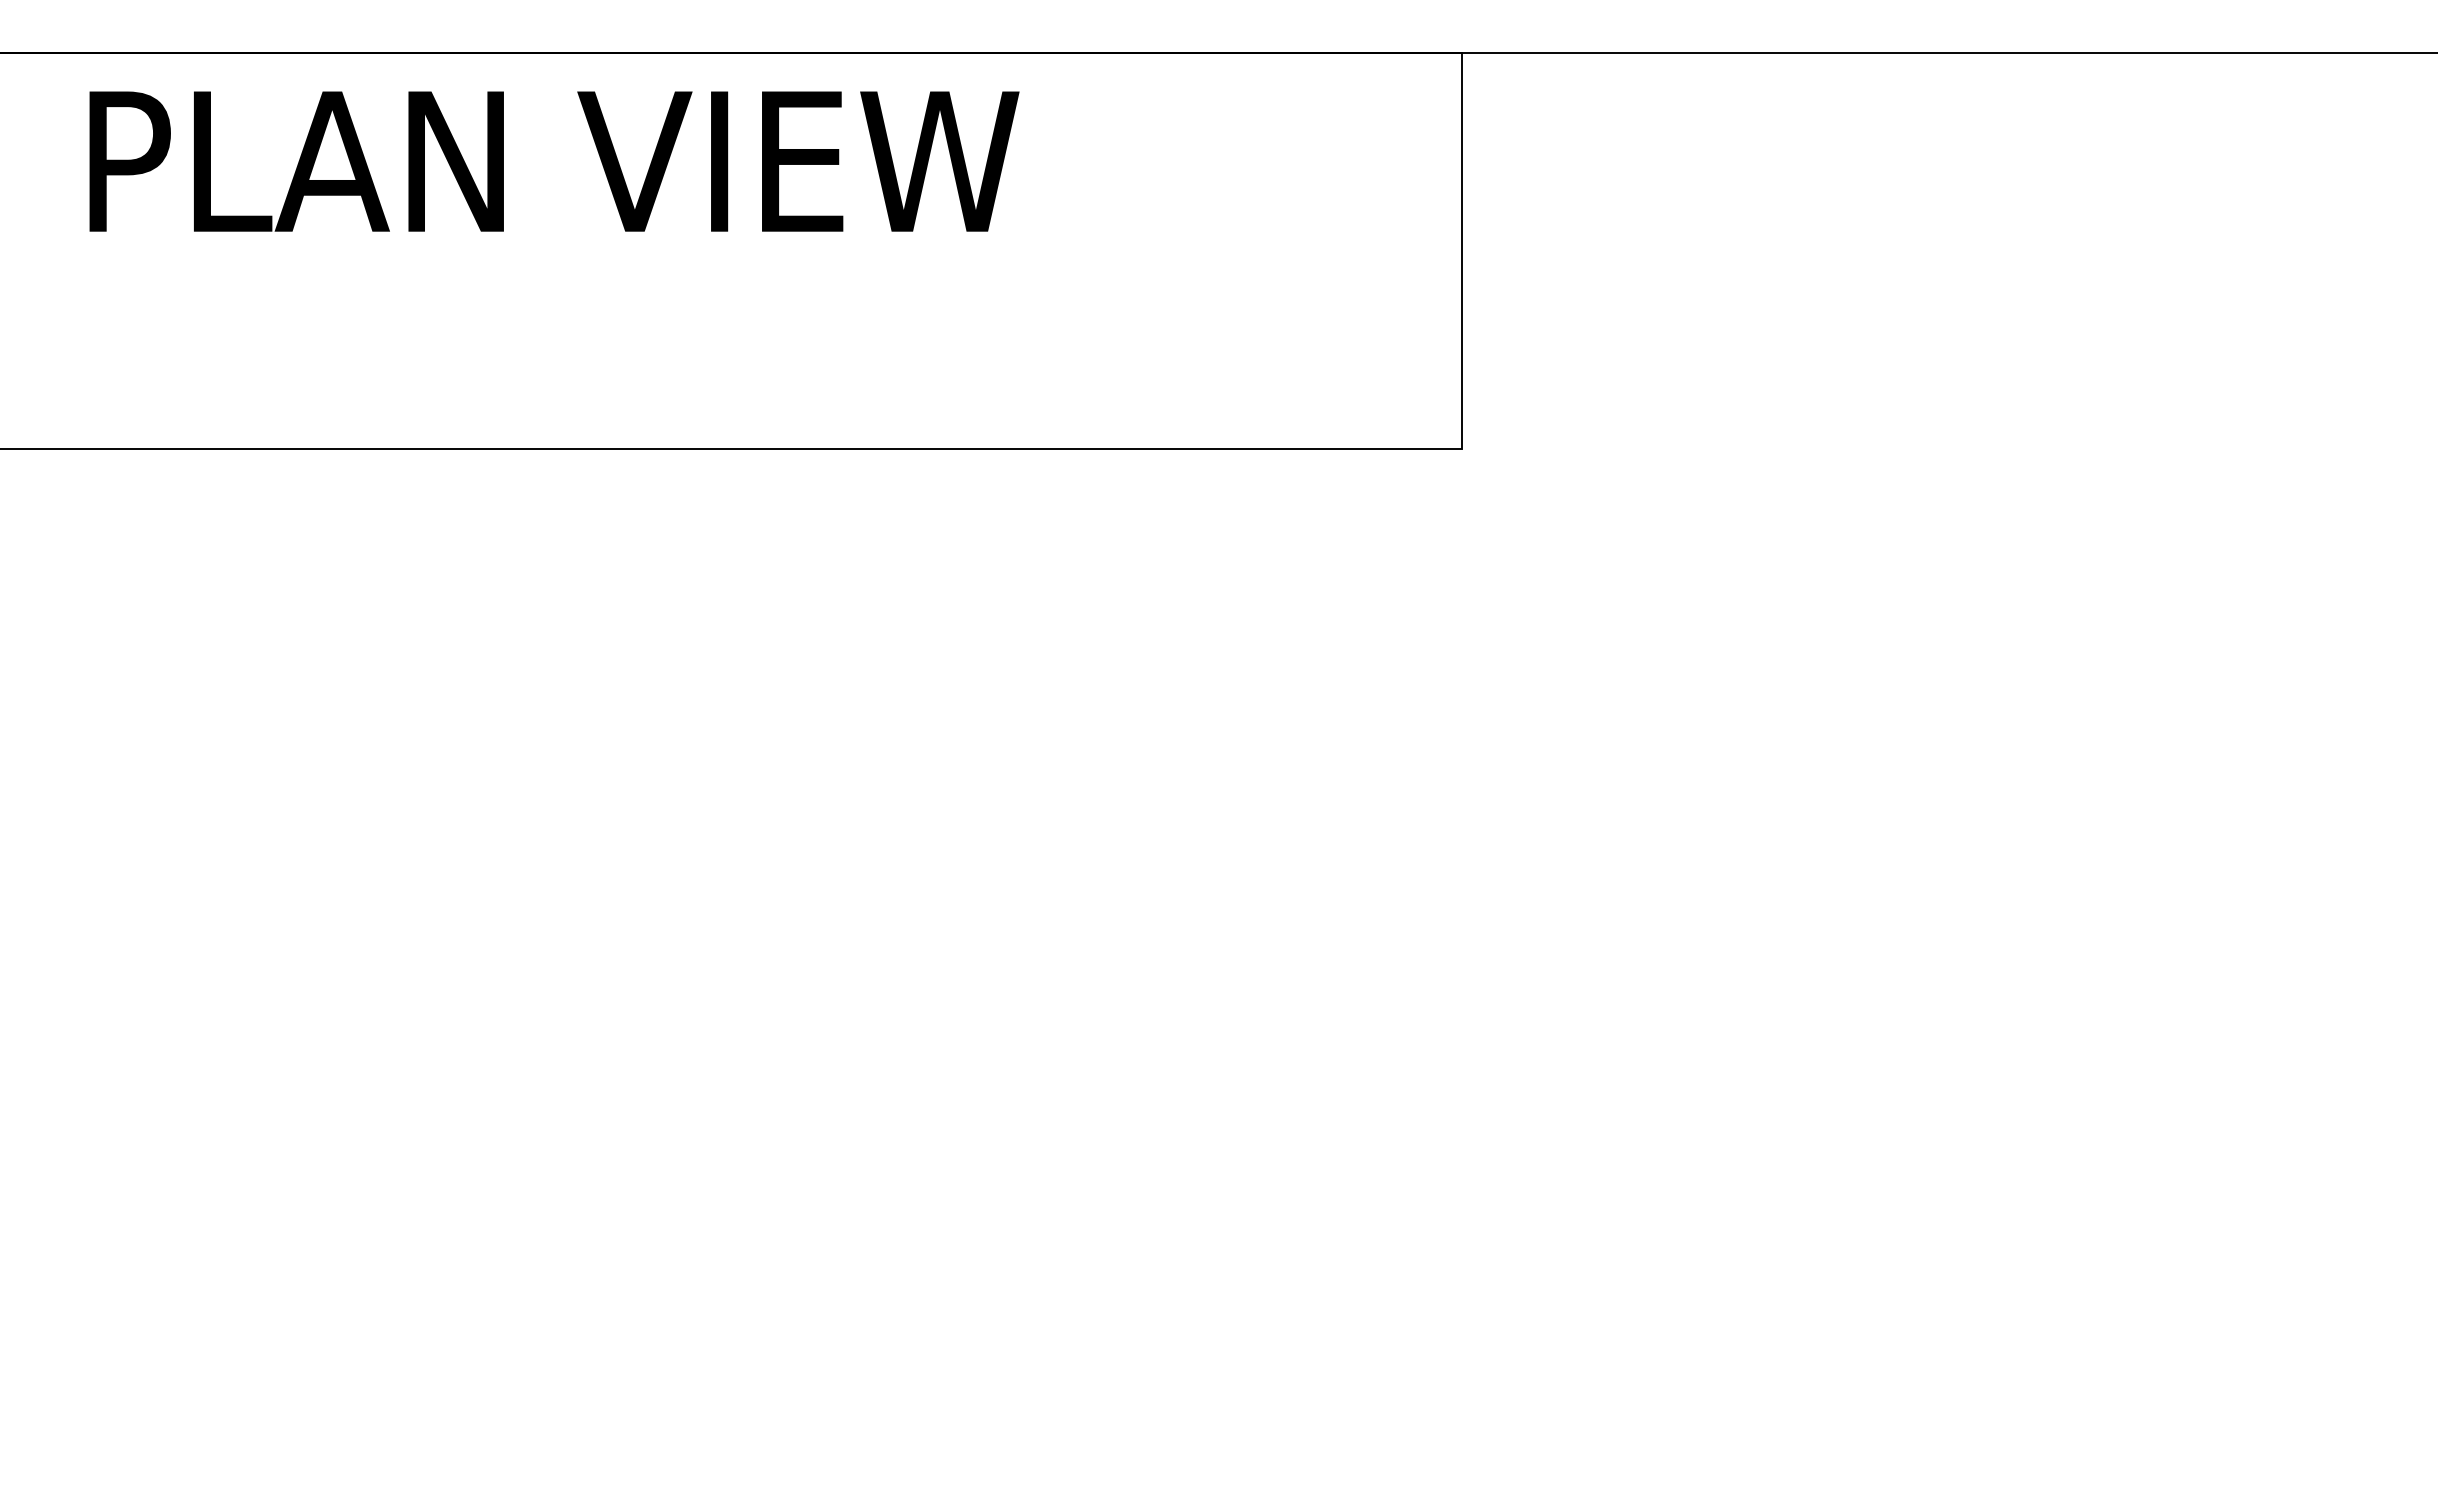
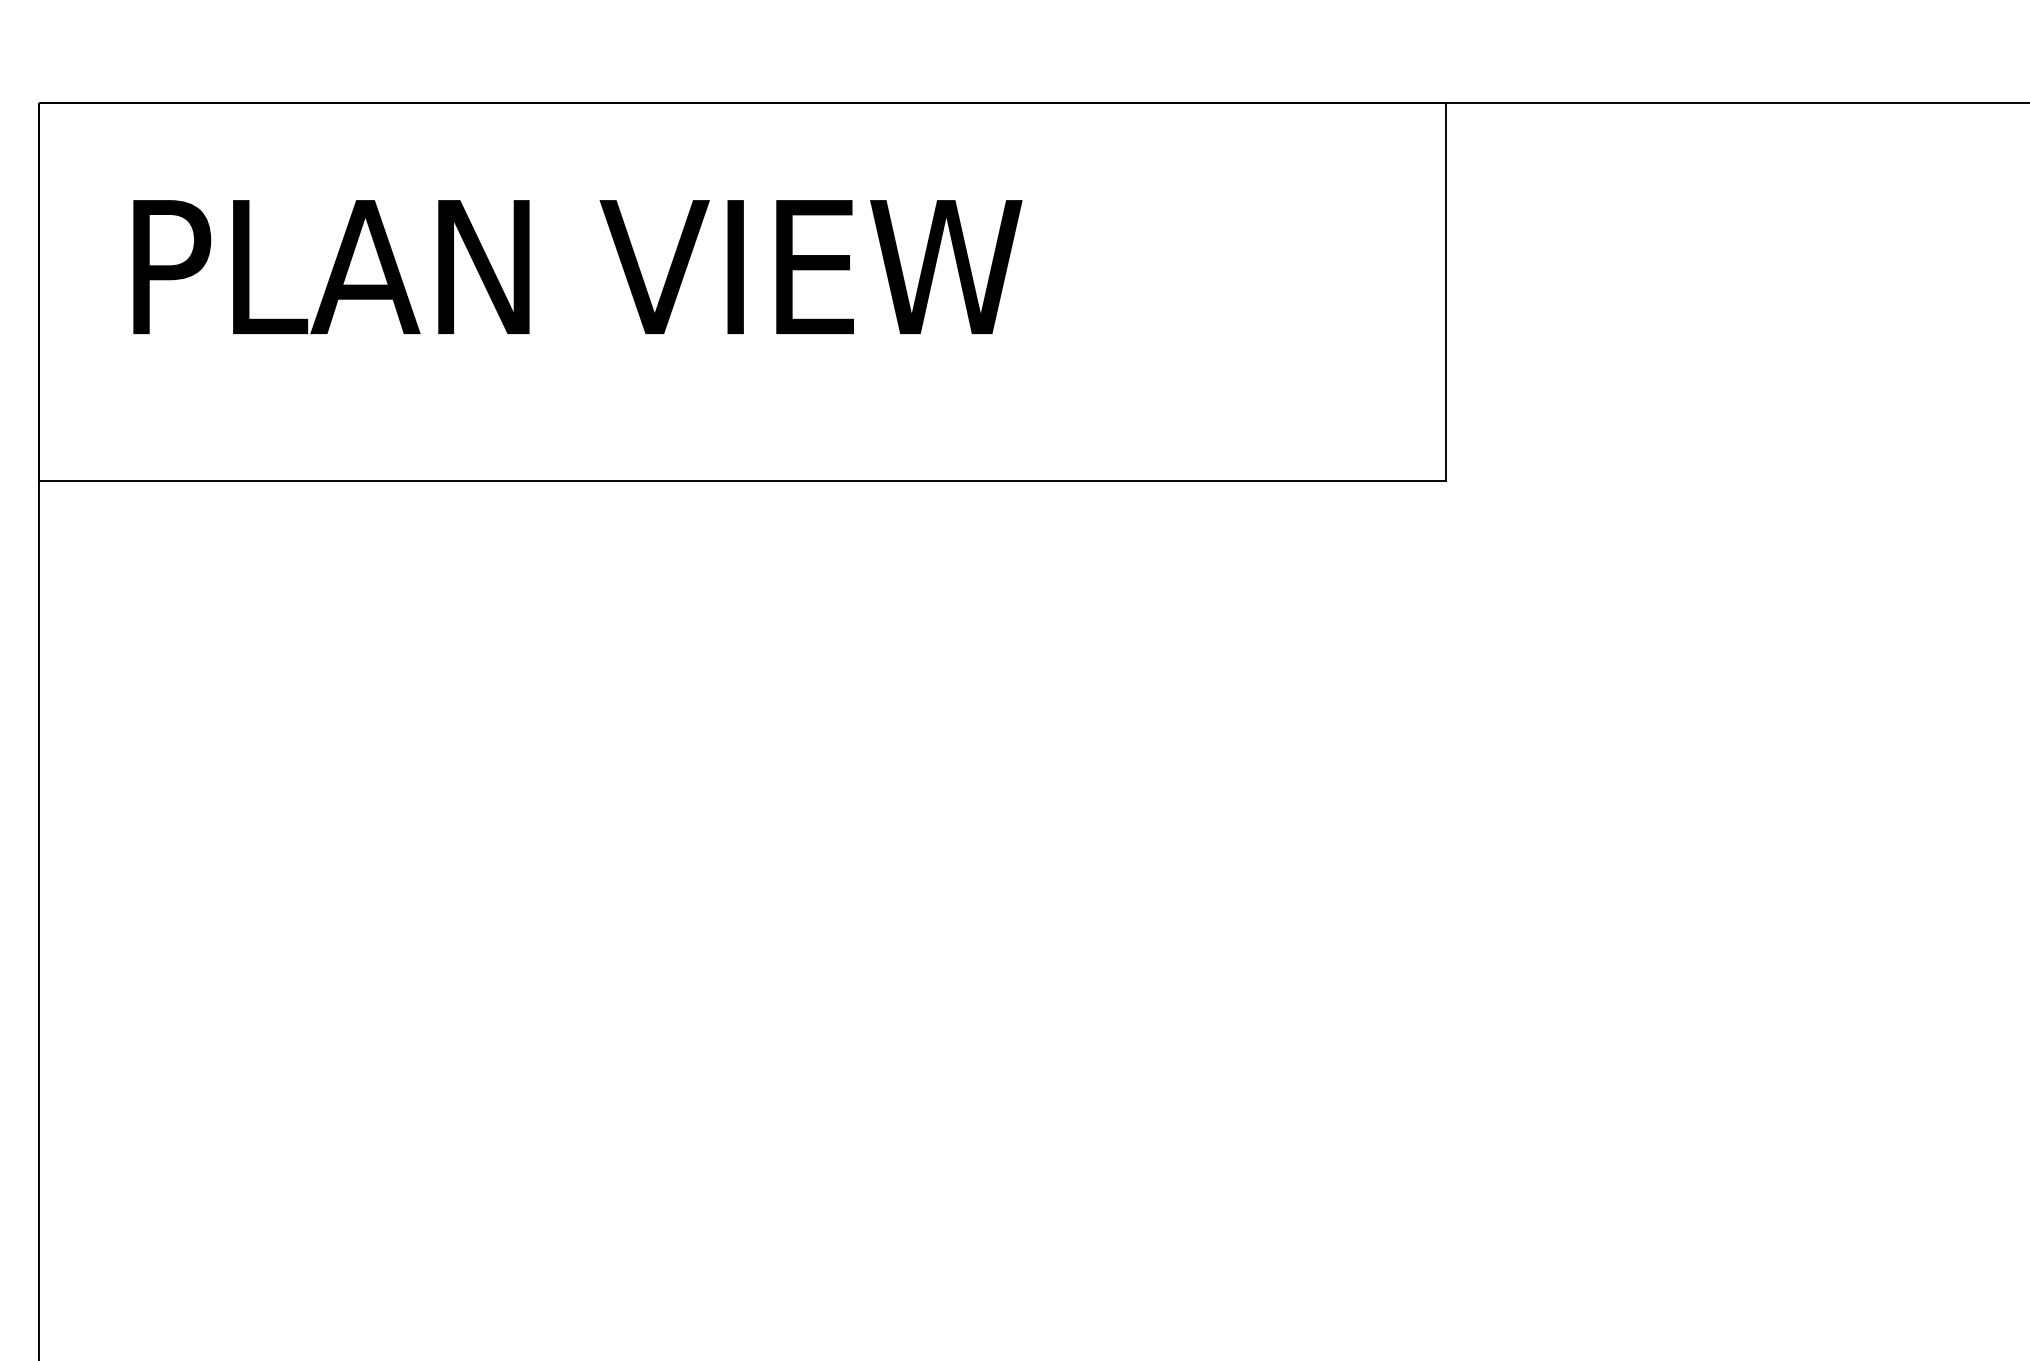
text: (554, 161) -> (577, 266), moved

